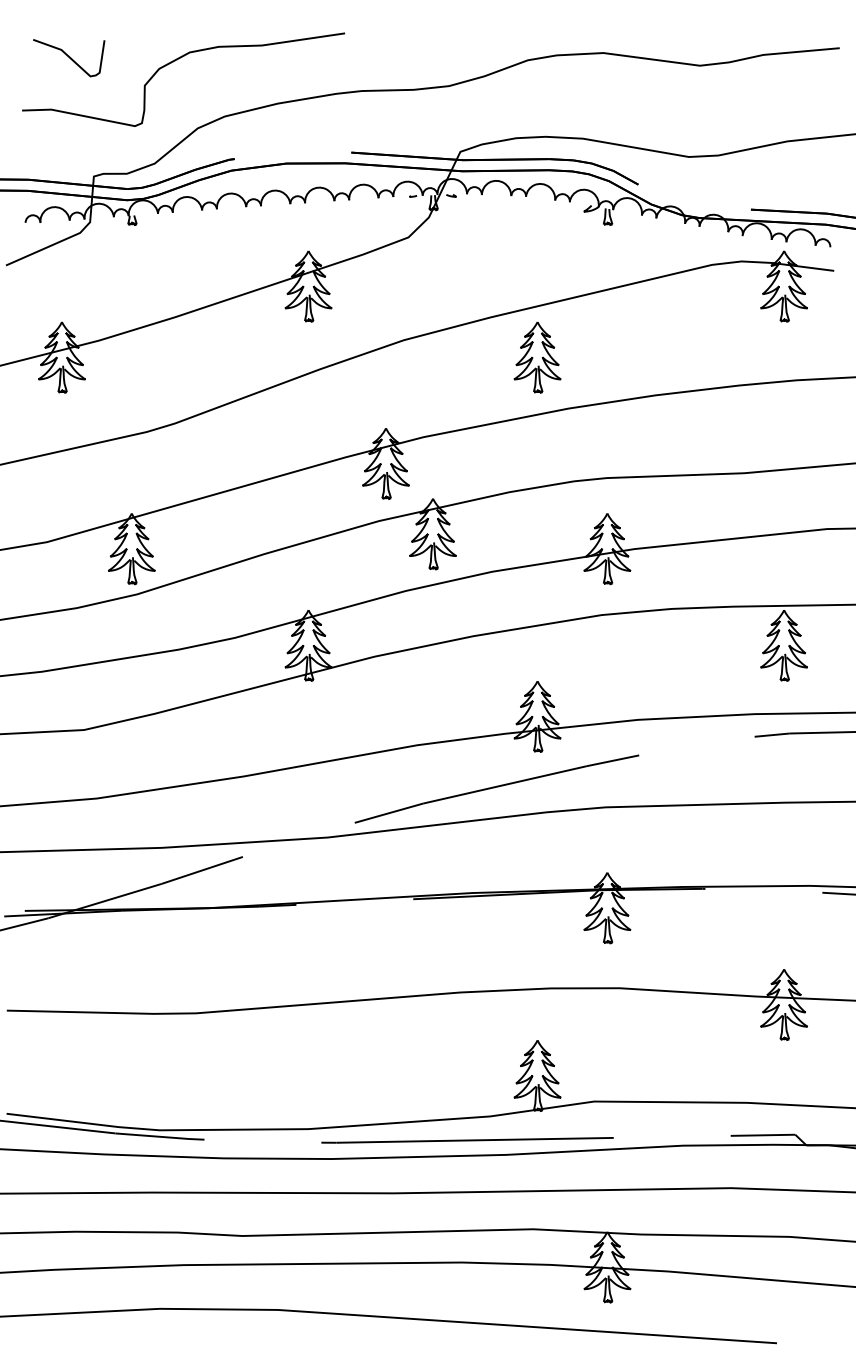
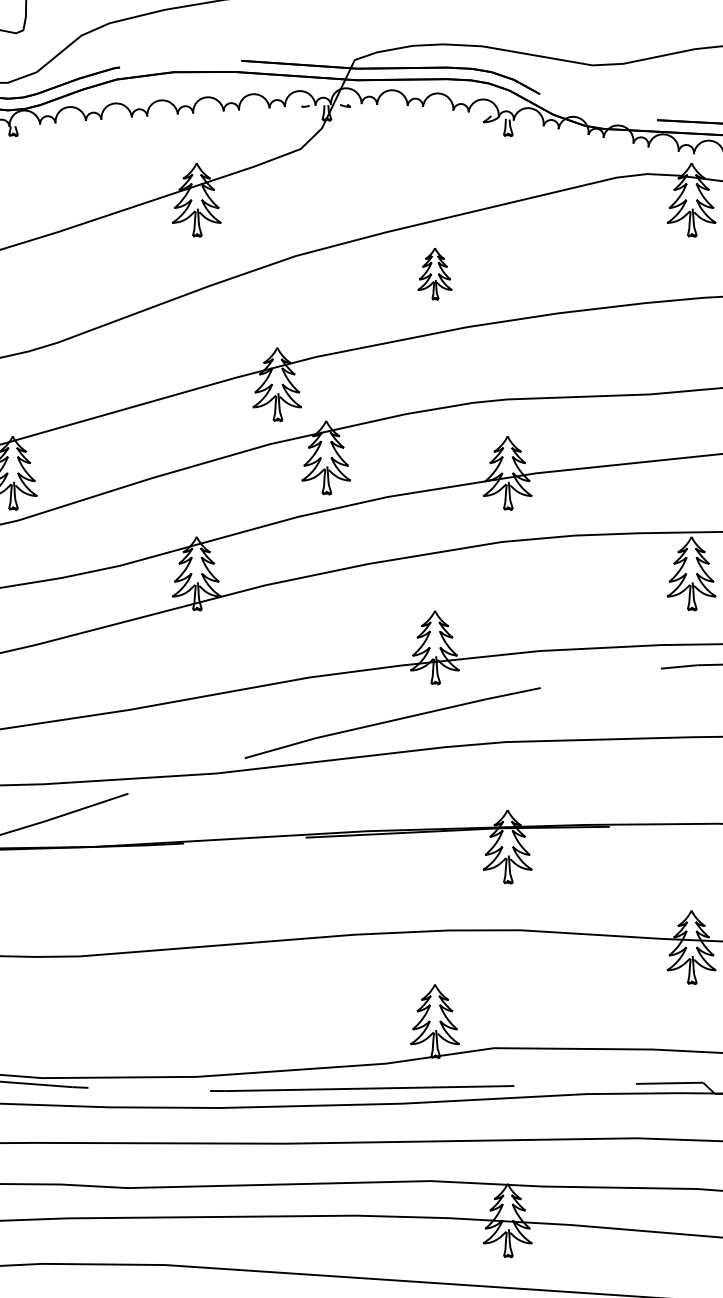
part: (537, 357) -> (434, 274), size x0.7

